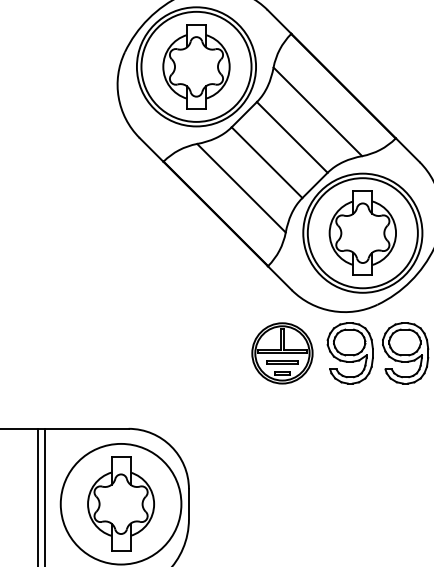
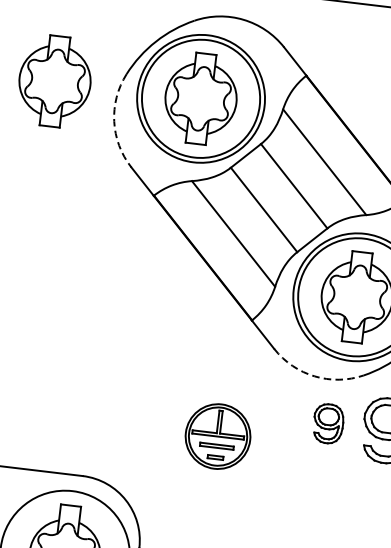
part: (59, 66) -> (55, 81), added
arc: (118, 97) -> (114, 121), solid -> dashed
arc: (332, 311) -> (314, 376), solid -> dashed
part: (282, 353) -> (218, 436), moved
part: (349, 353) -> (327, 423), size x0.6

